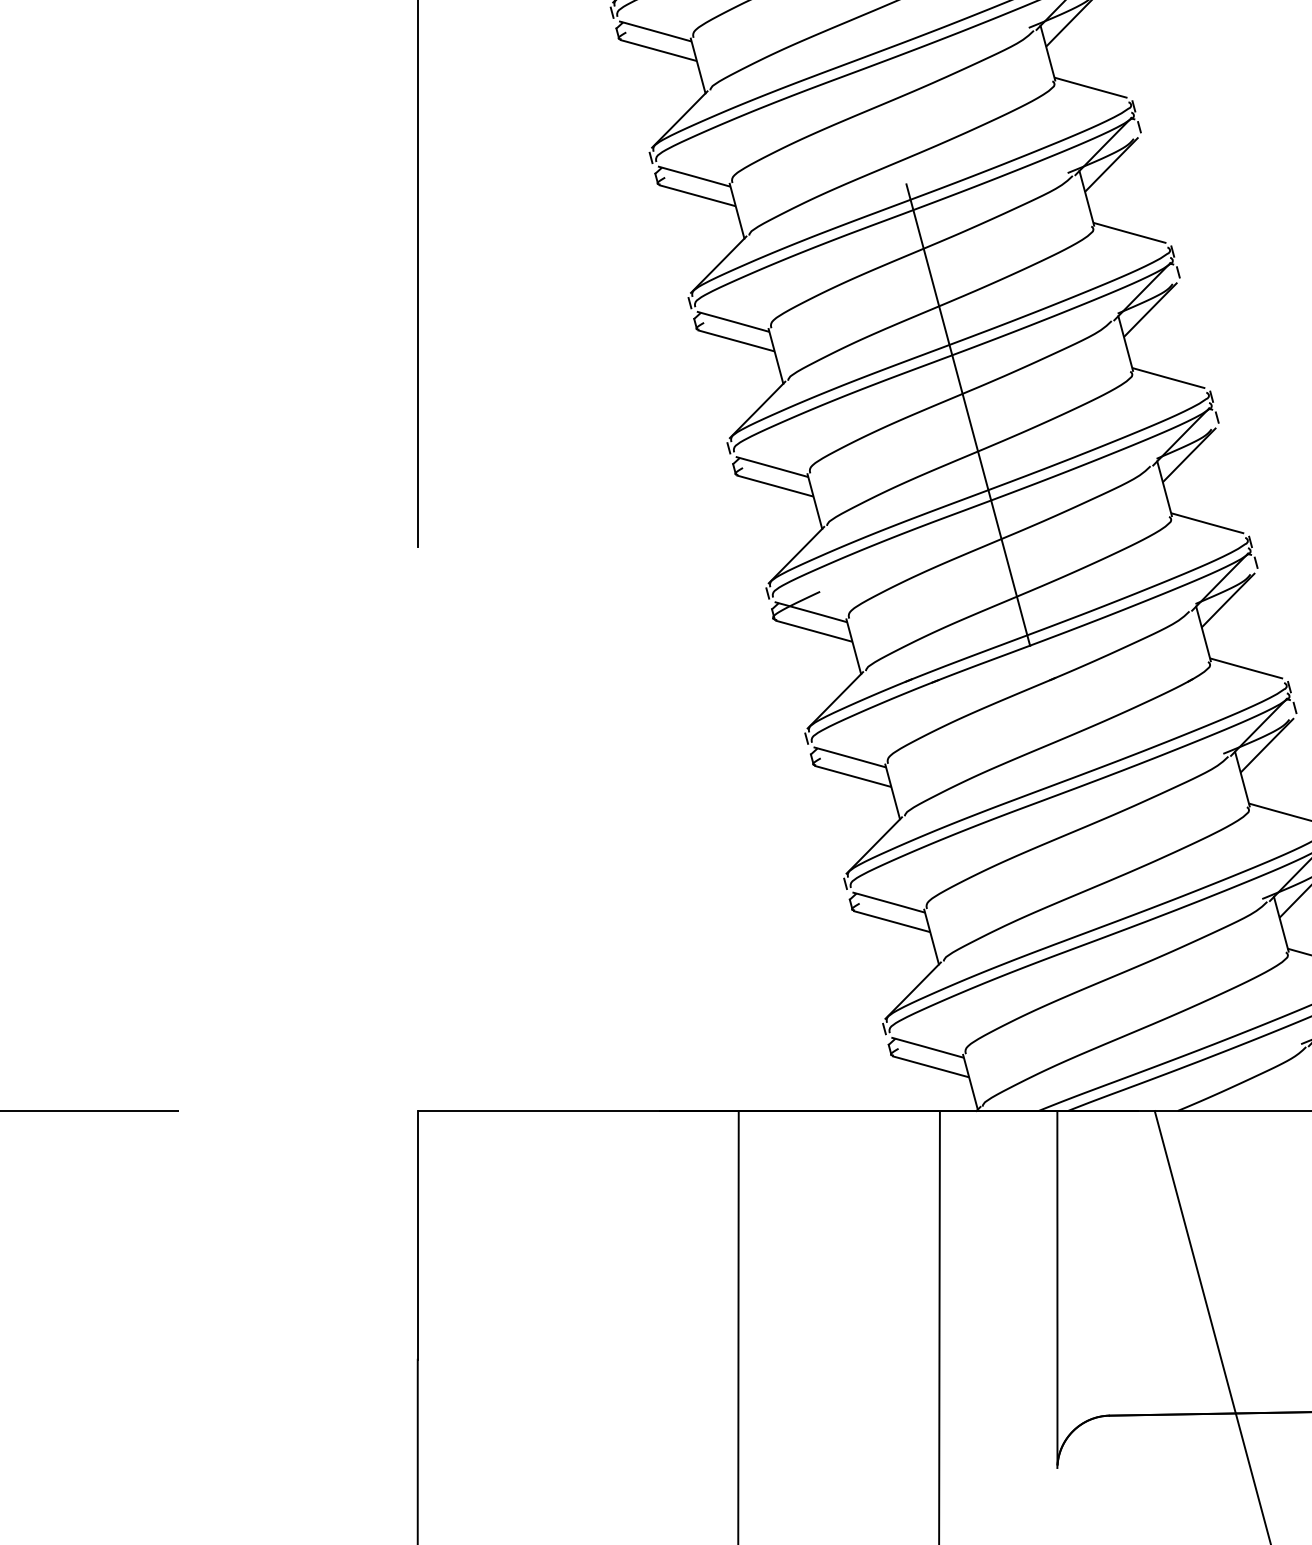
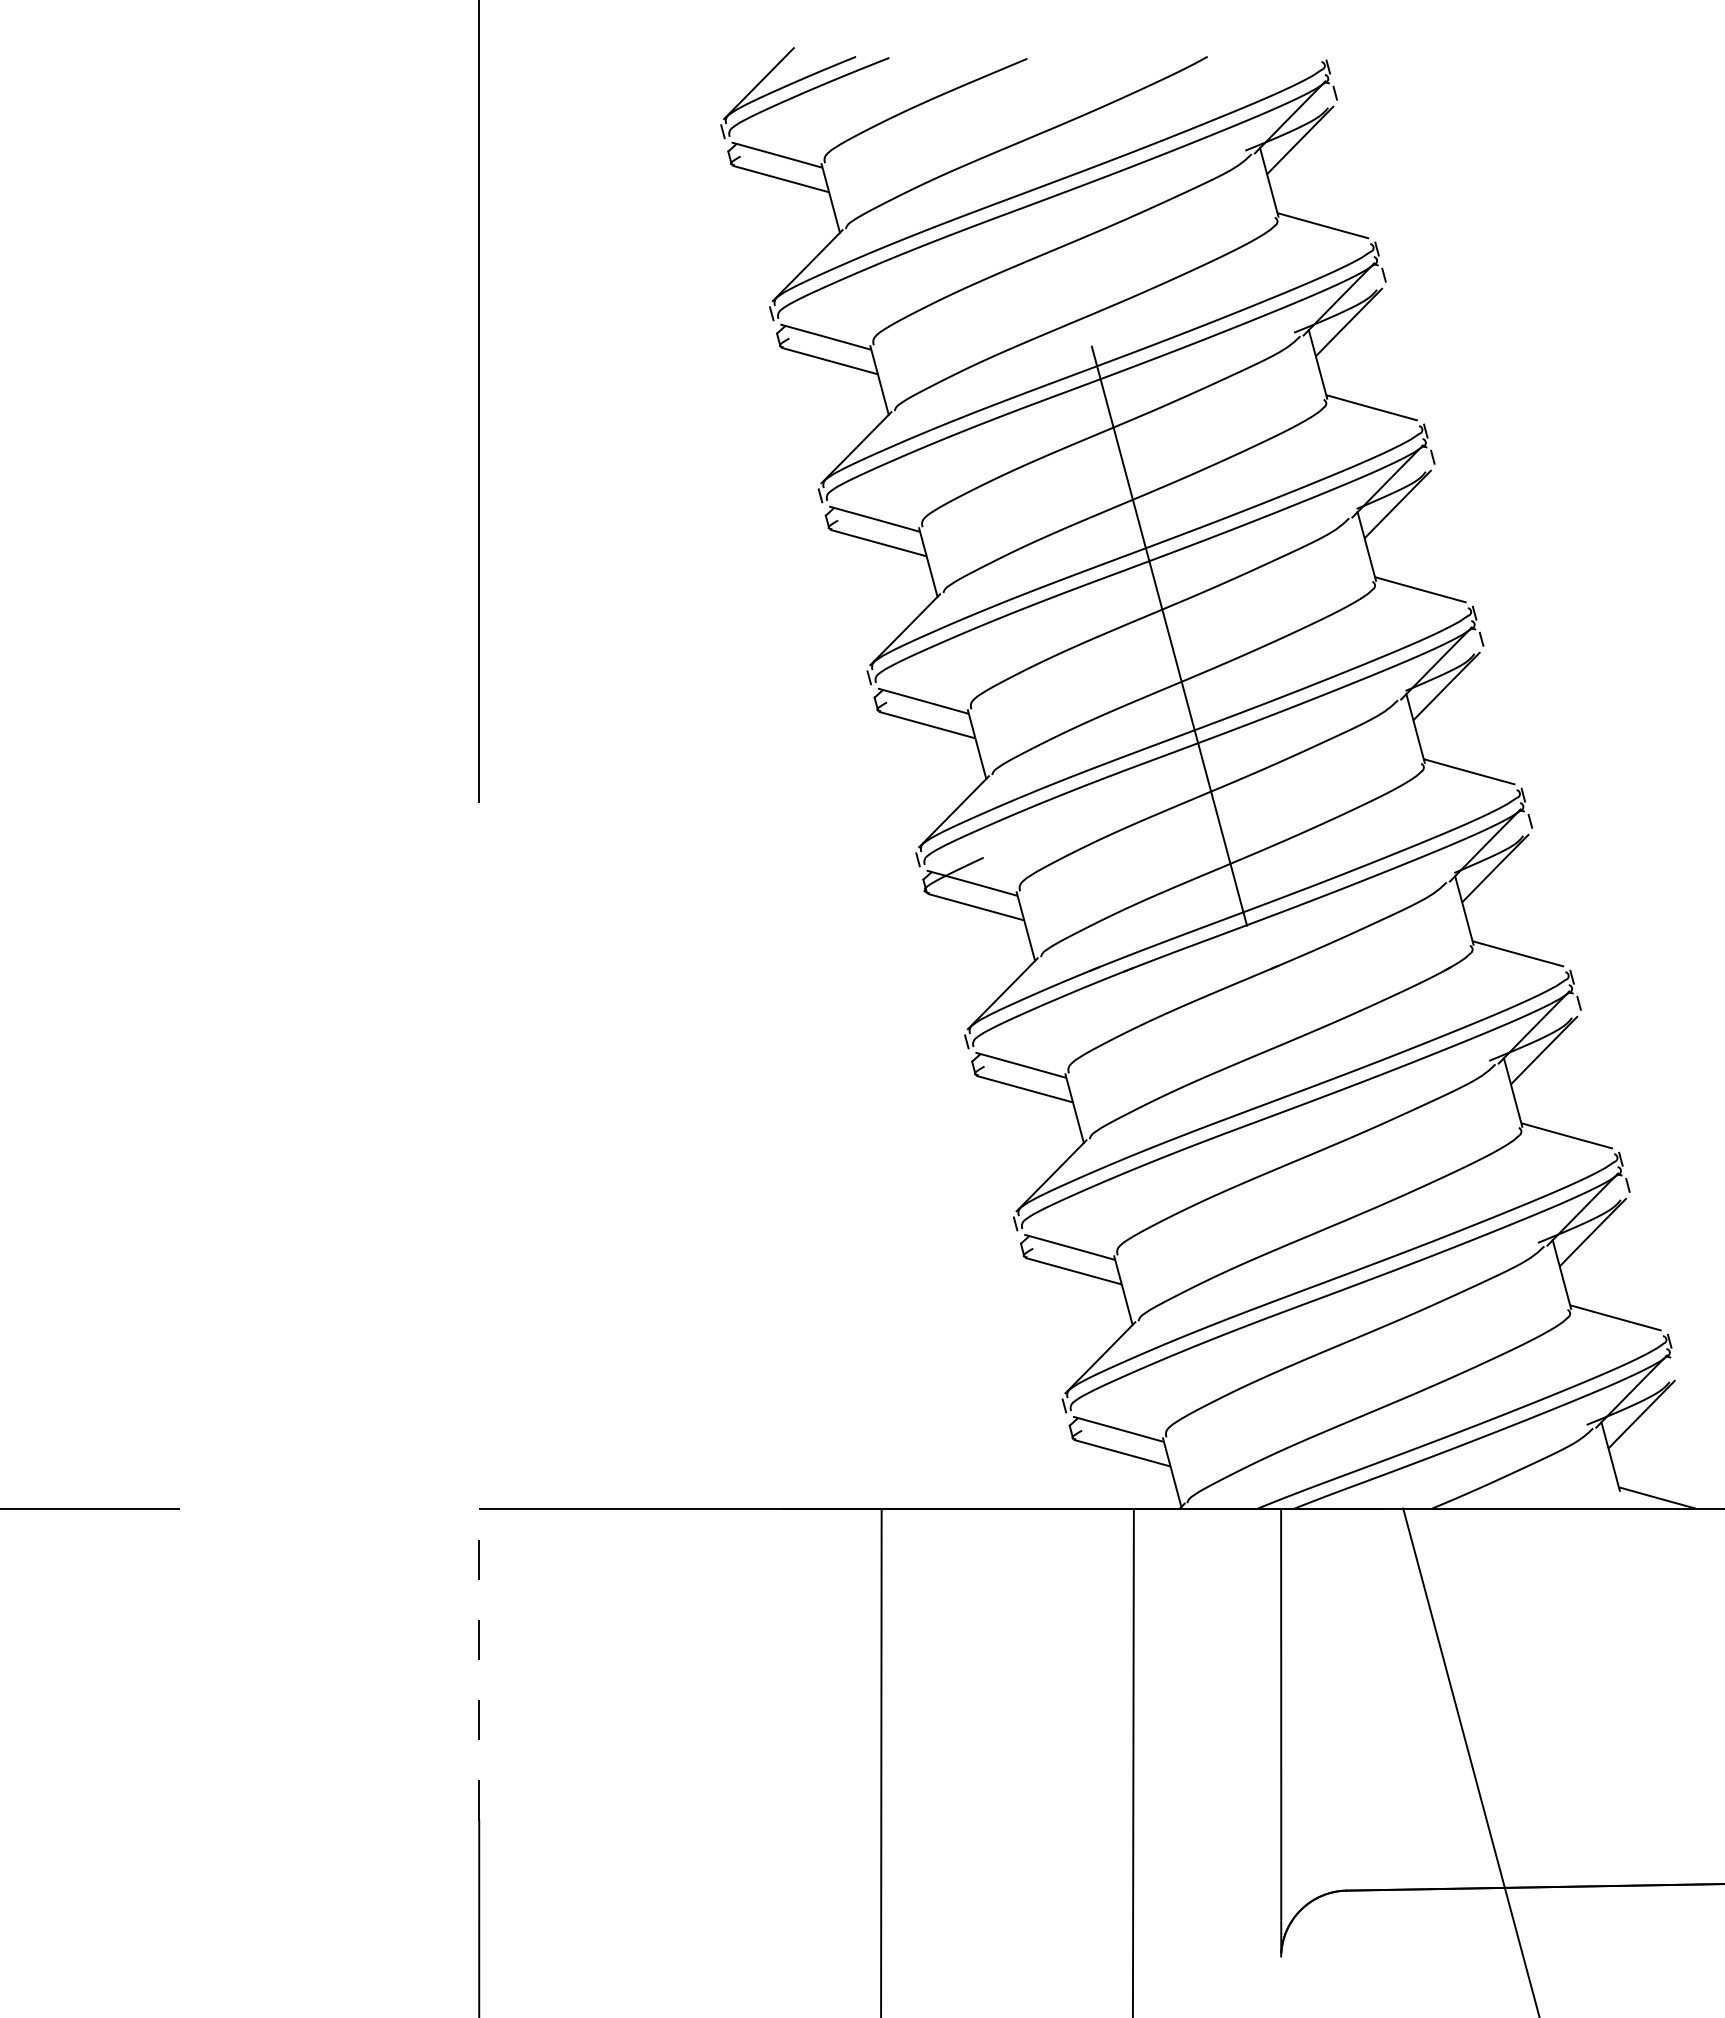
line: (417, 1235) -> (479, 1664), solid -> dashed

